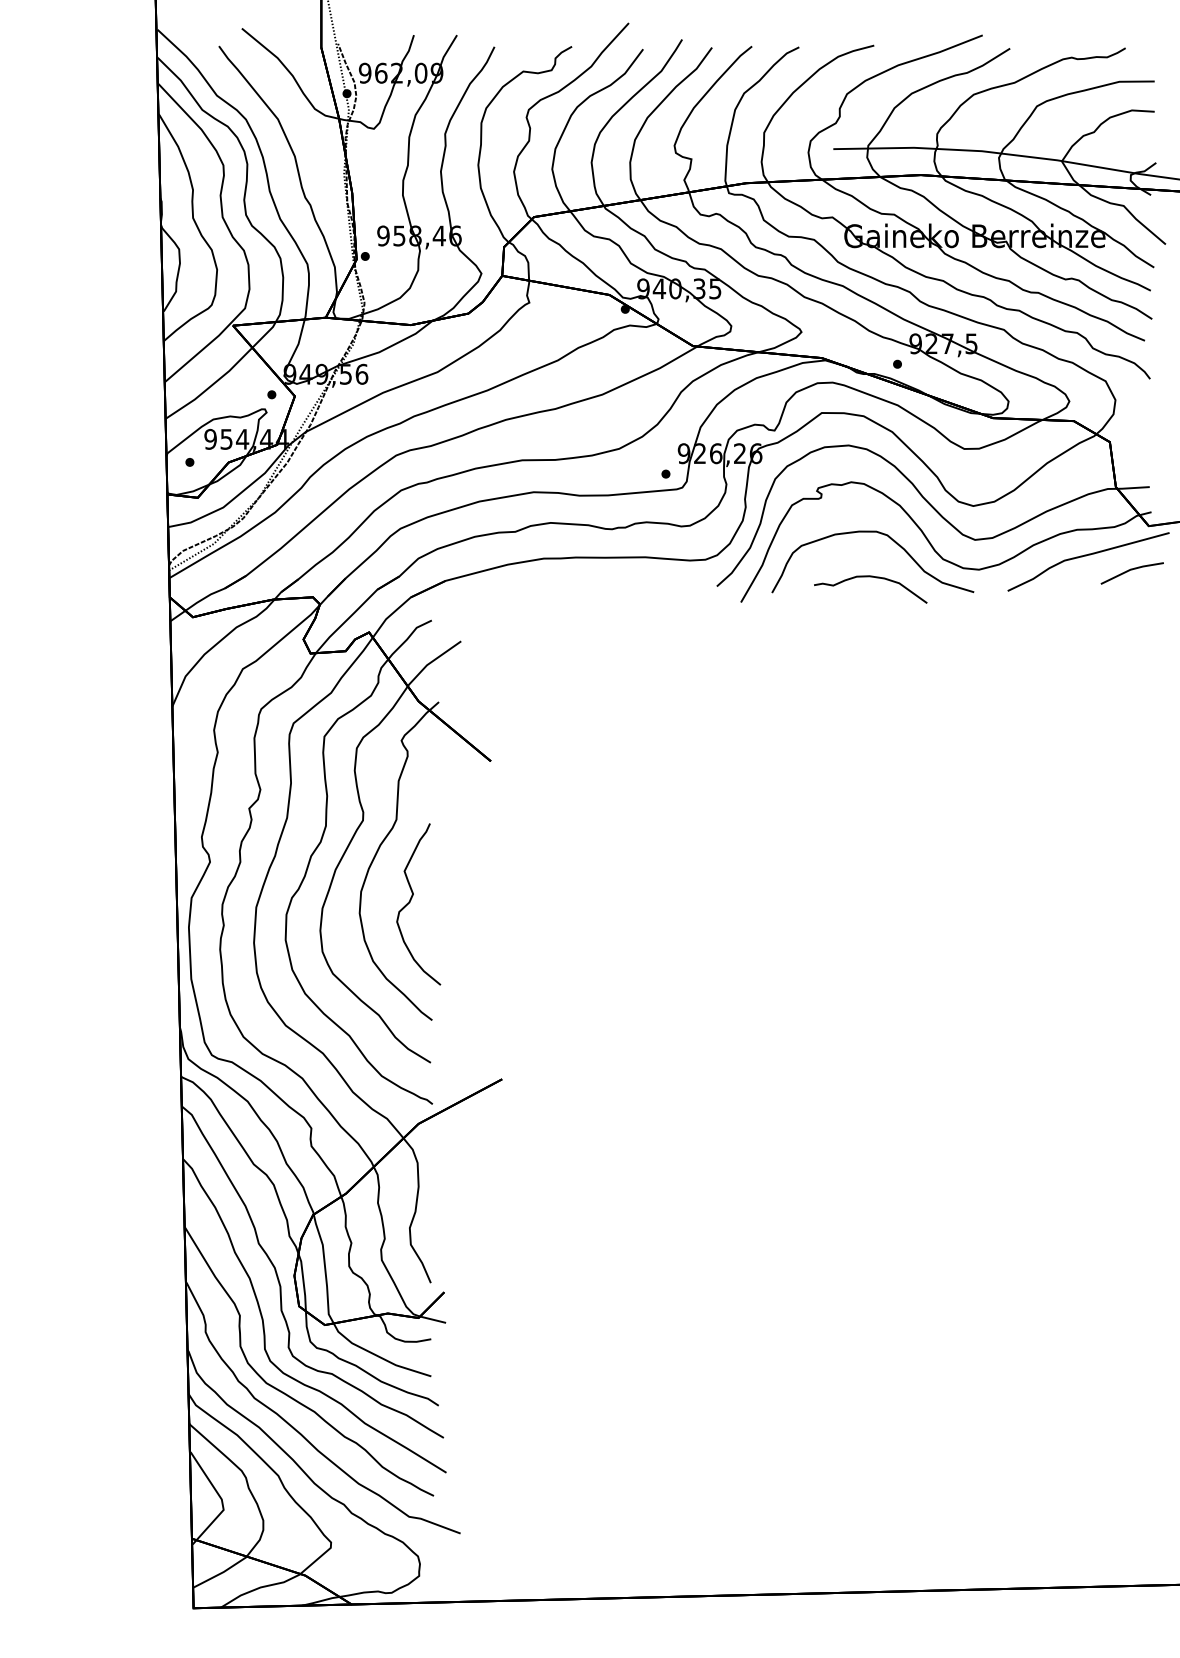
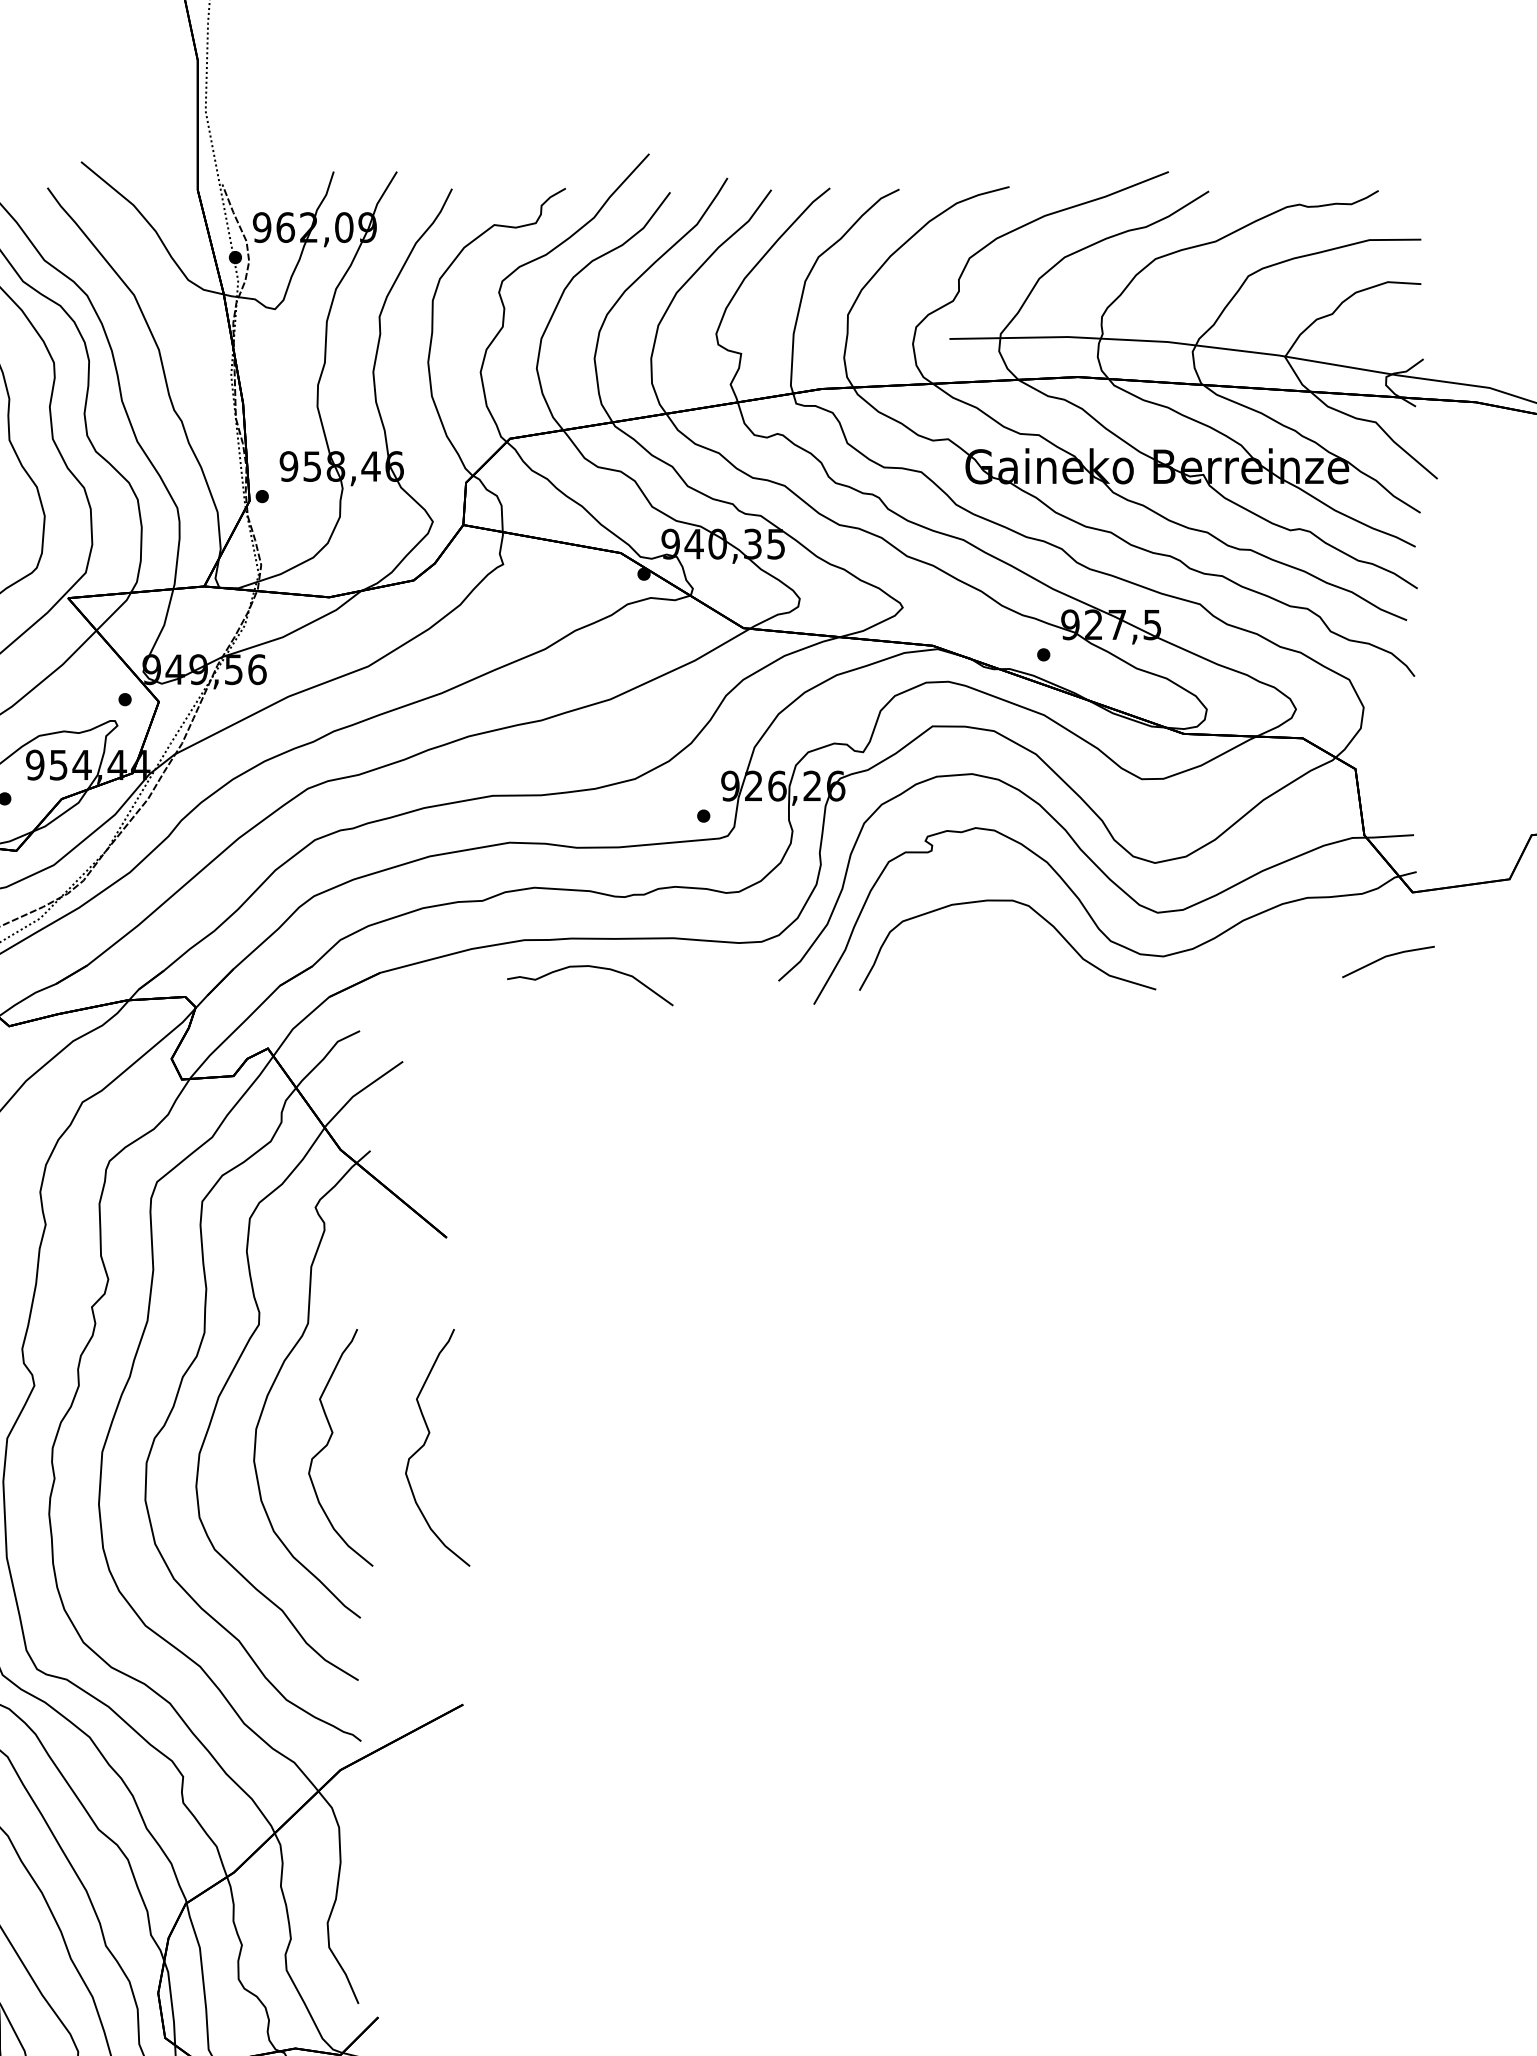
curve: (1086, 556) -> (1321, 937), removed
curve: (870, 577) -> (589, 967), moved
curve: (477, 900) -> (427, 1442), added

